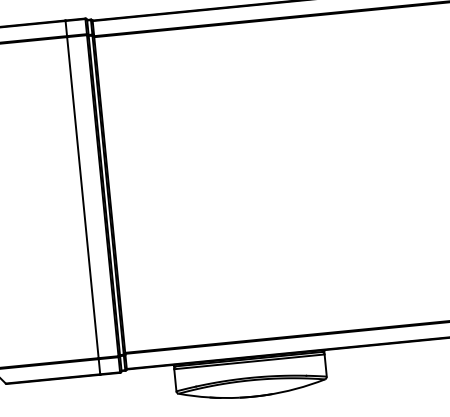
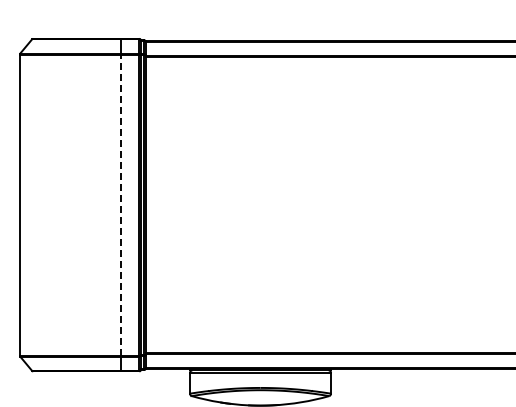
line: (82, 198) -> (120, 205), solid -> dashed

